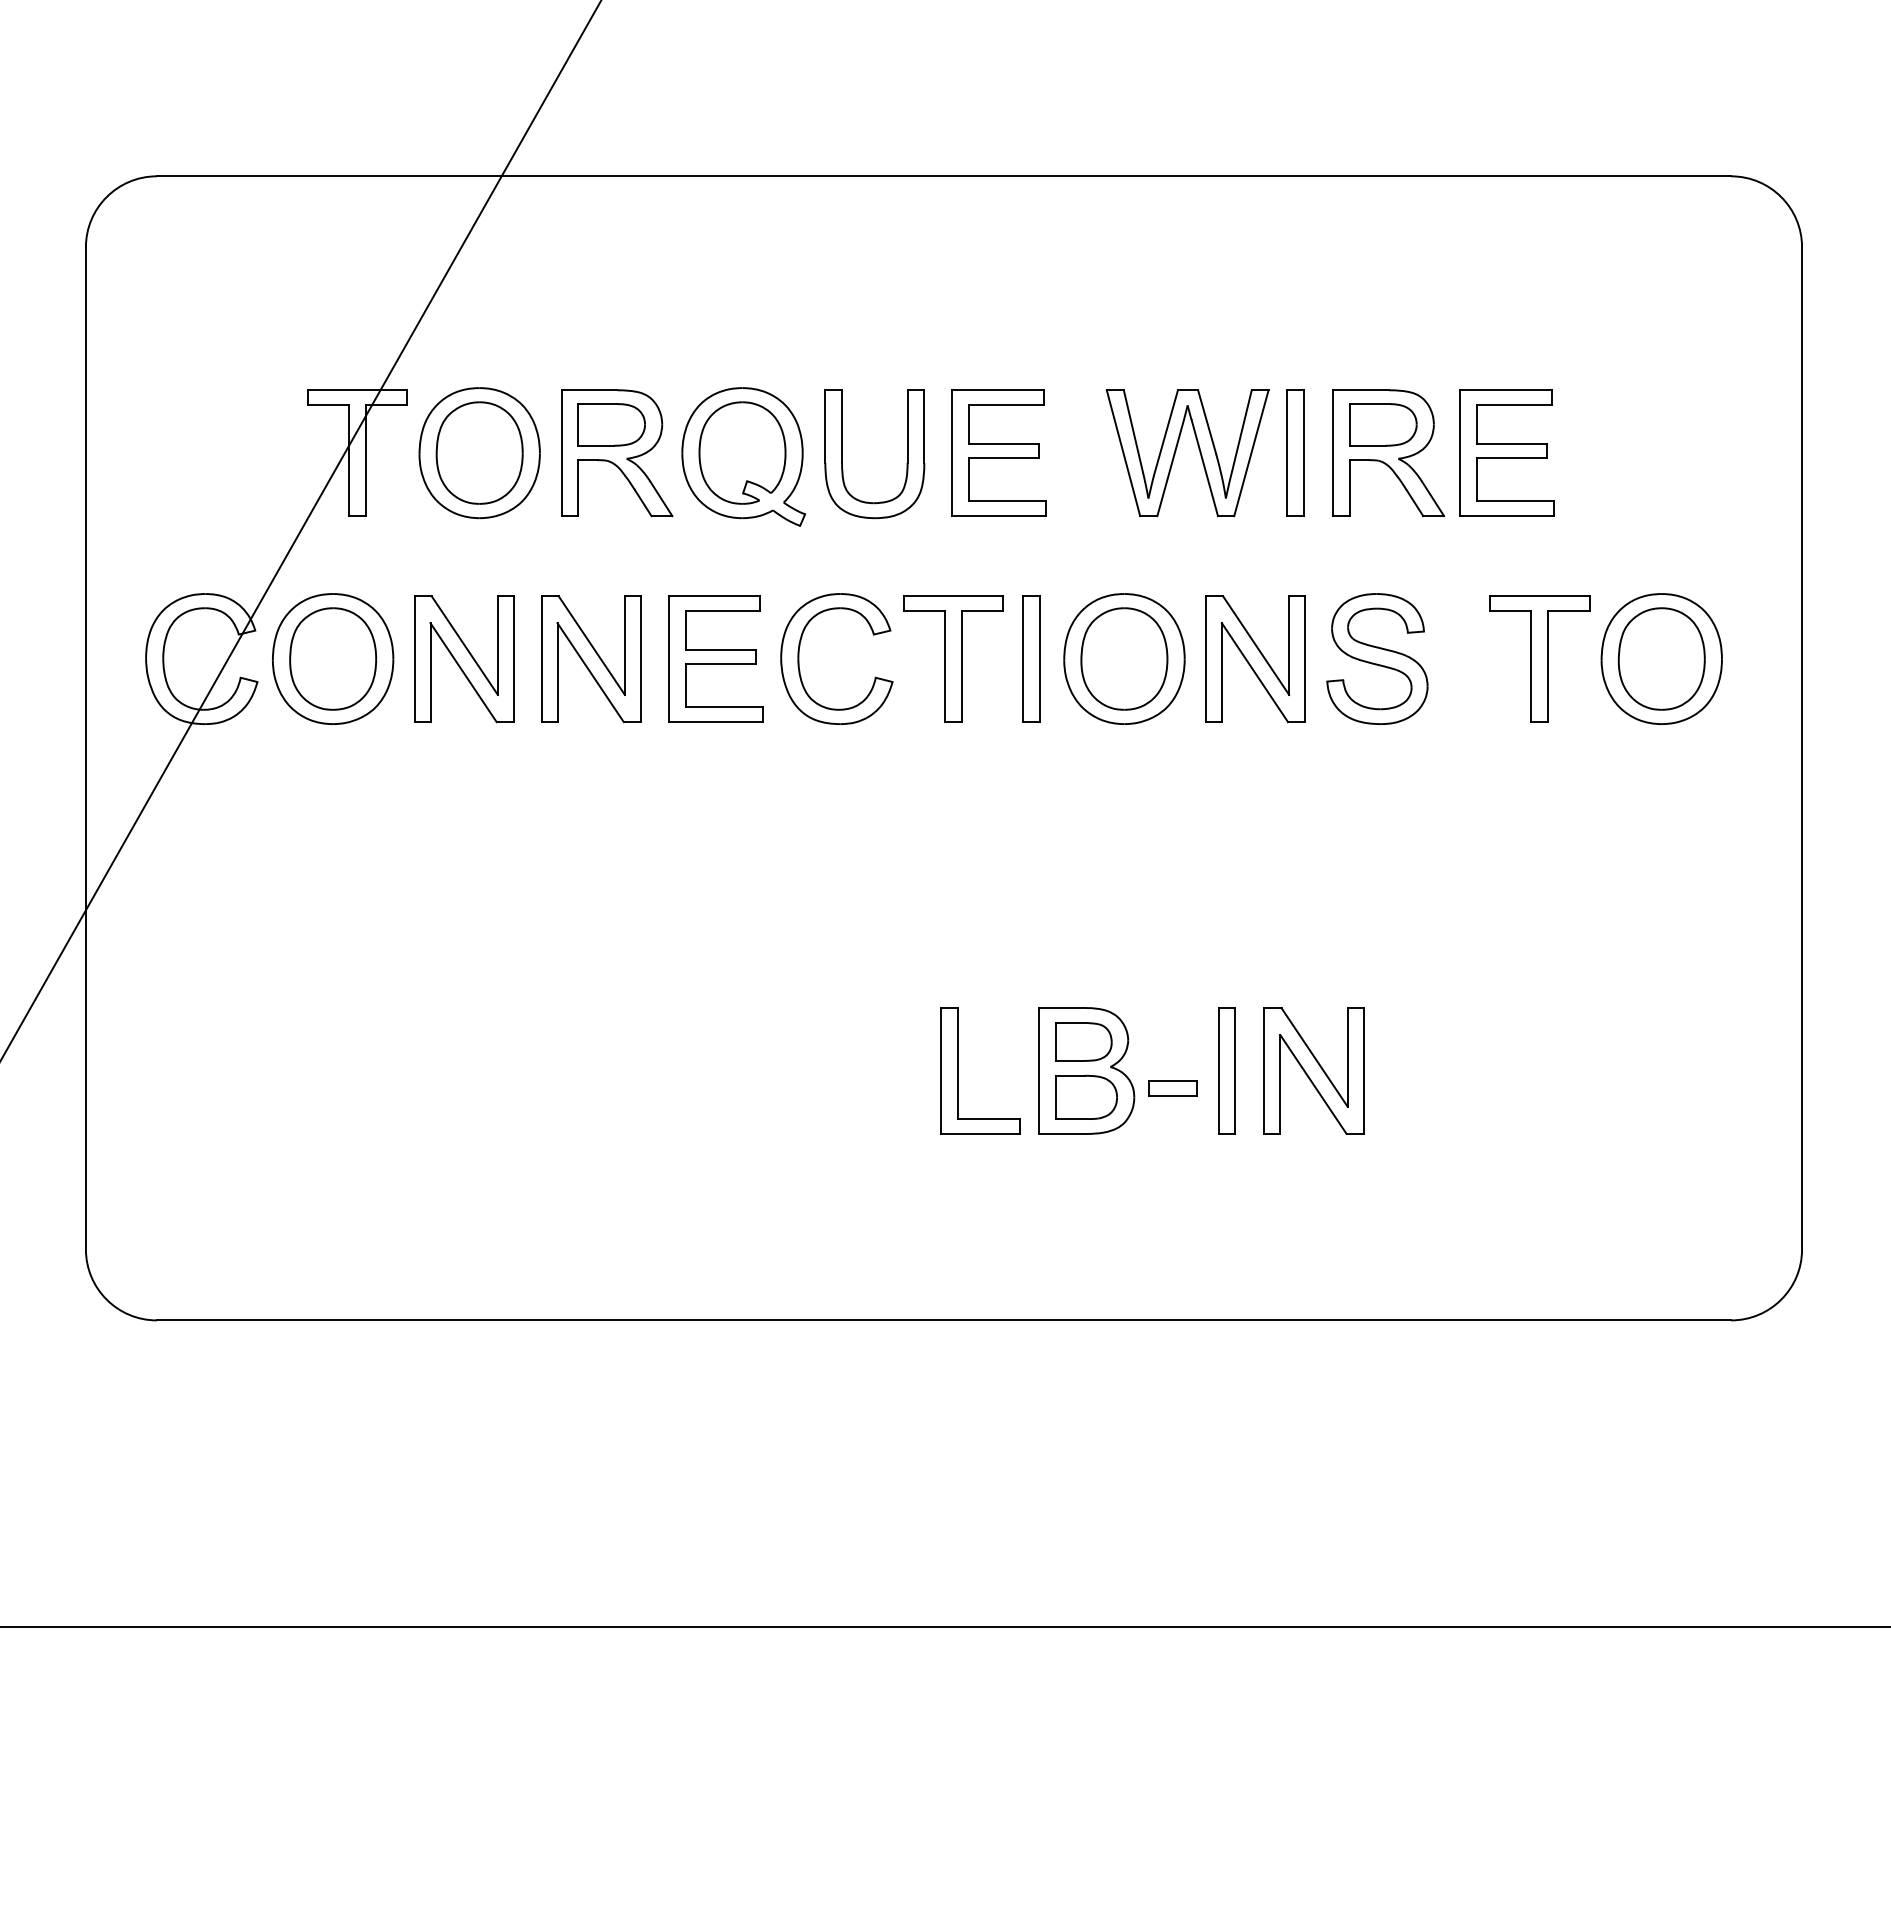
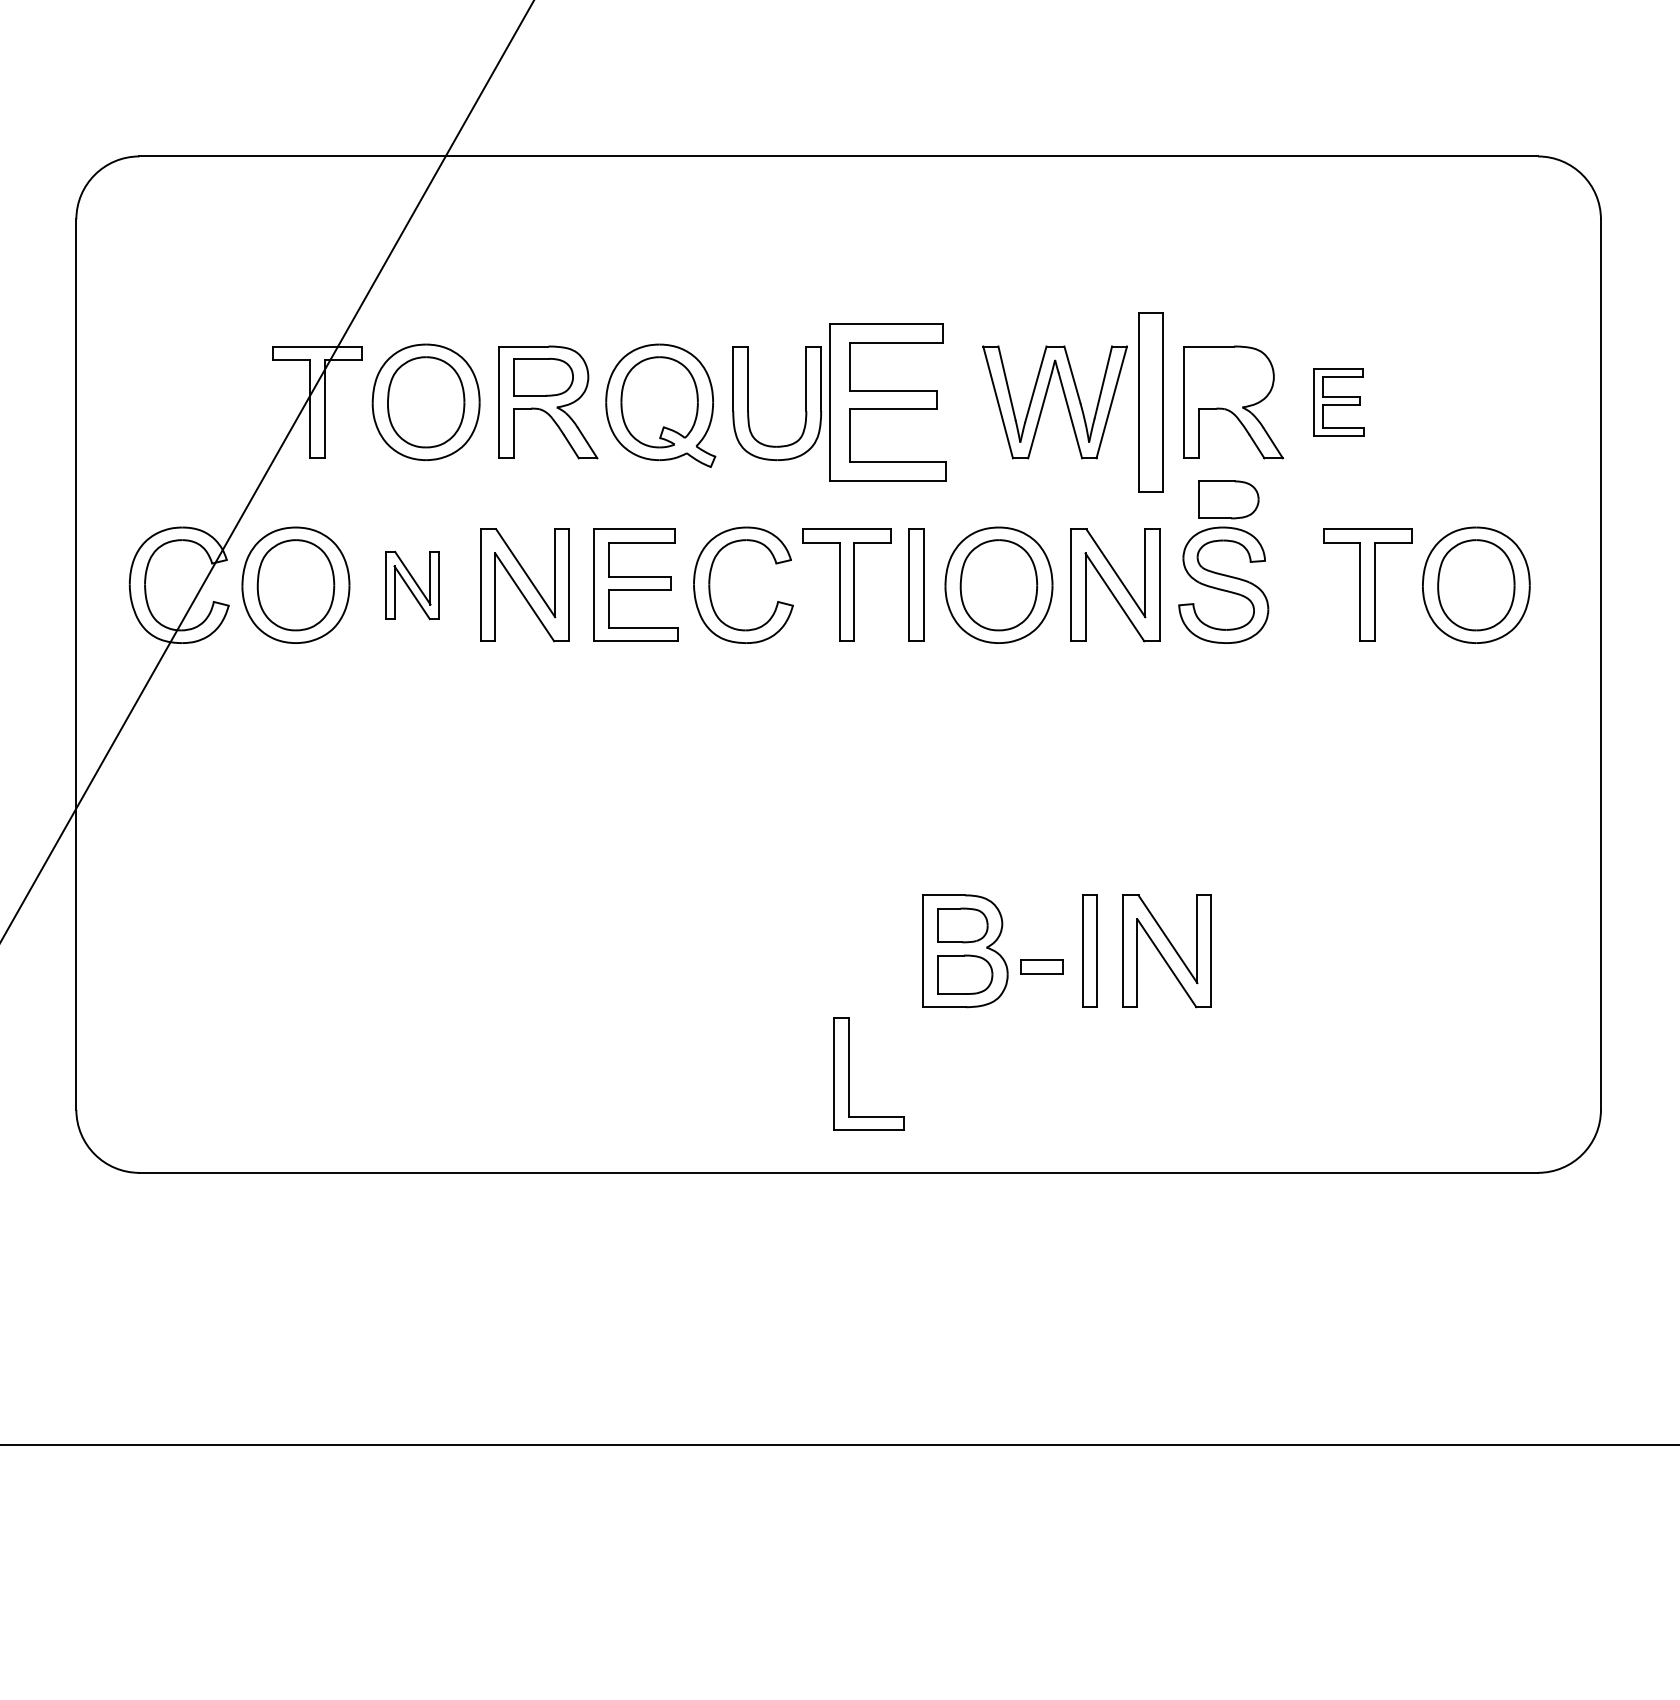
part: (1383, 424) -> (1229, 499), moved
part: (998, 452) -> (887, 401), size x1.4
part: (1295, 452) -> (1150, 401), size x1.6
part: (1506, 452) -> (1338, 401), size x0.6
part: (464, 659) -> (412, 585), size x0.6
part: (958, 1070) -> (848, 1073), moved

